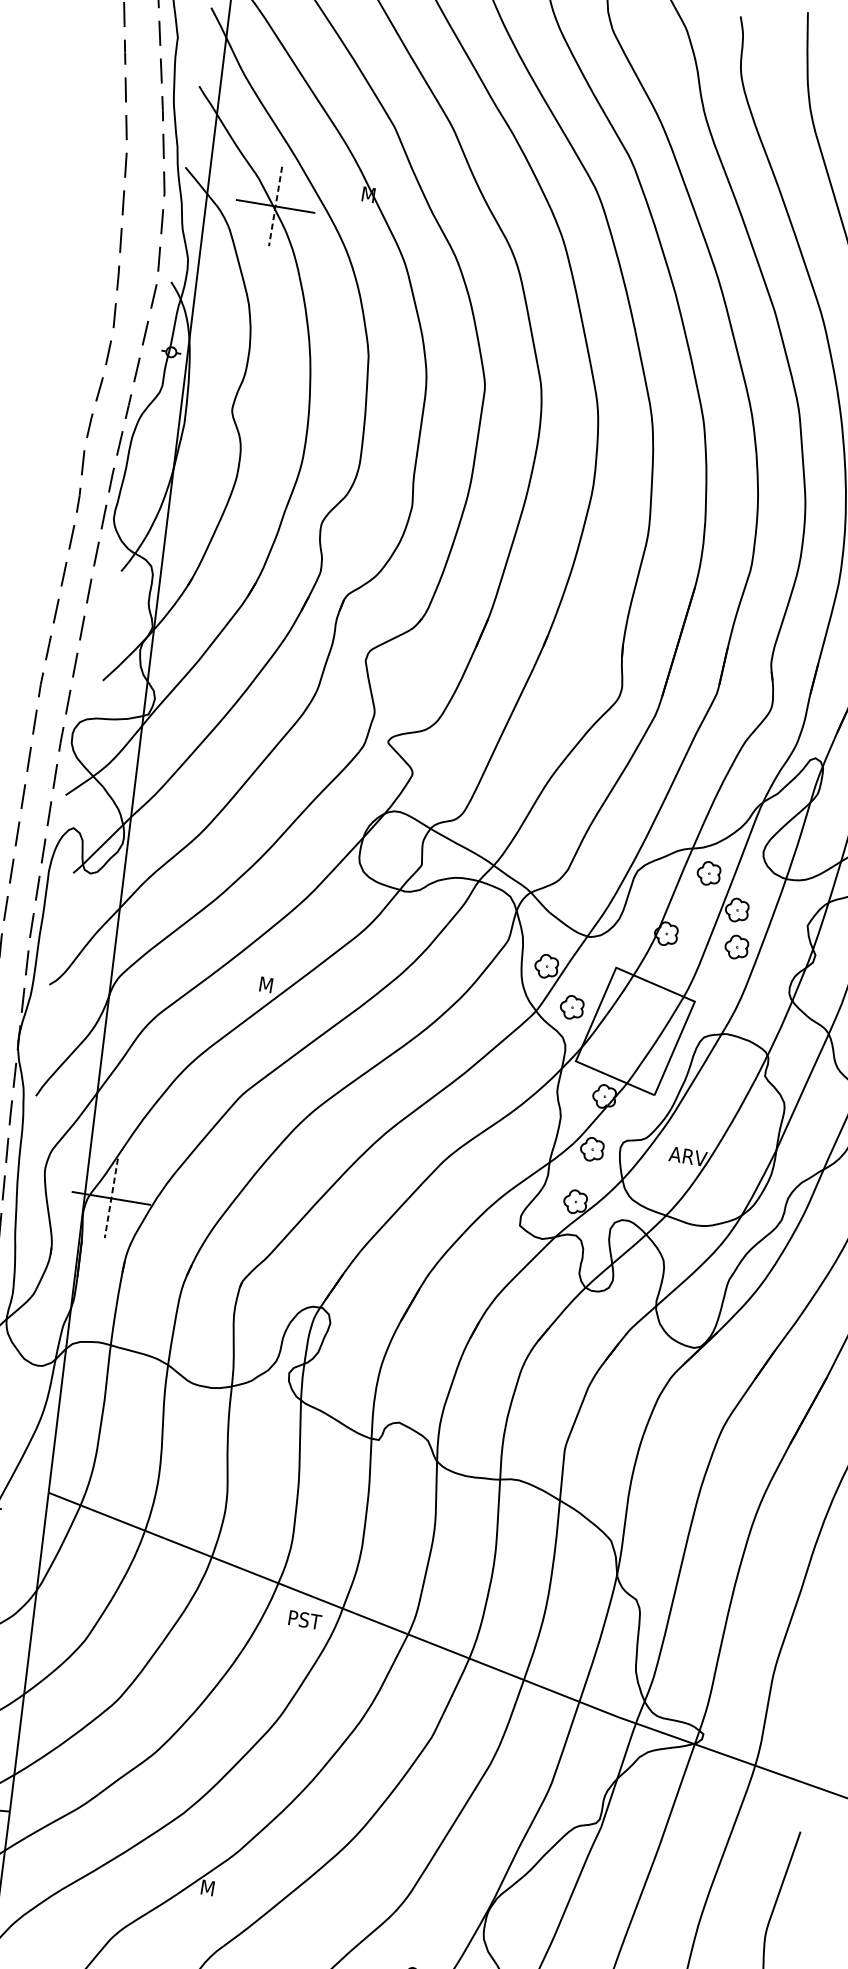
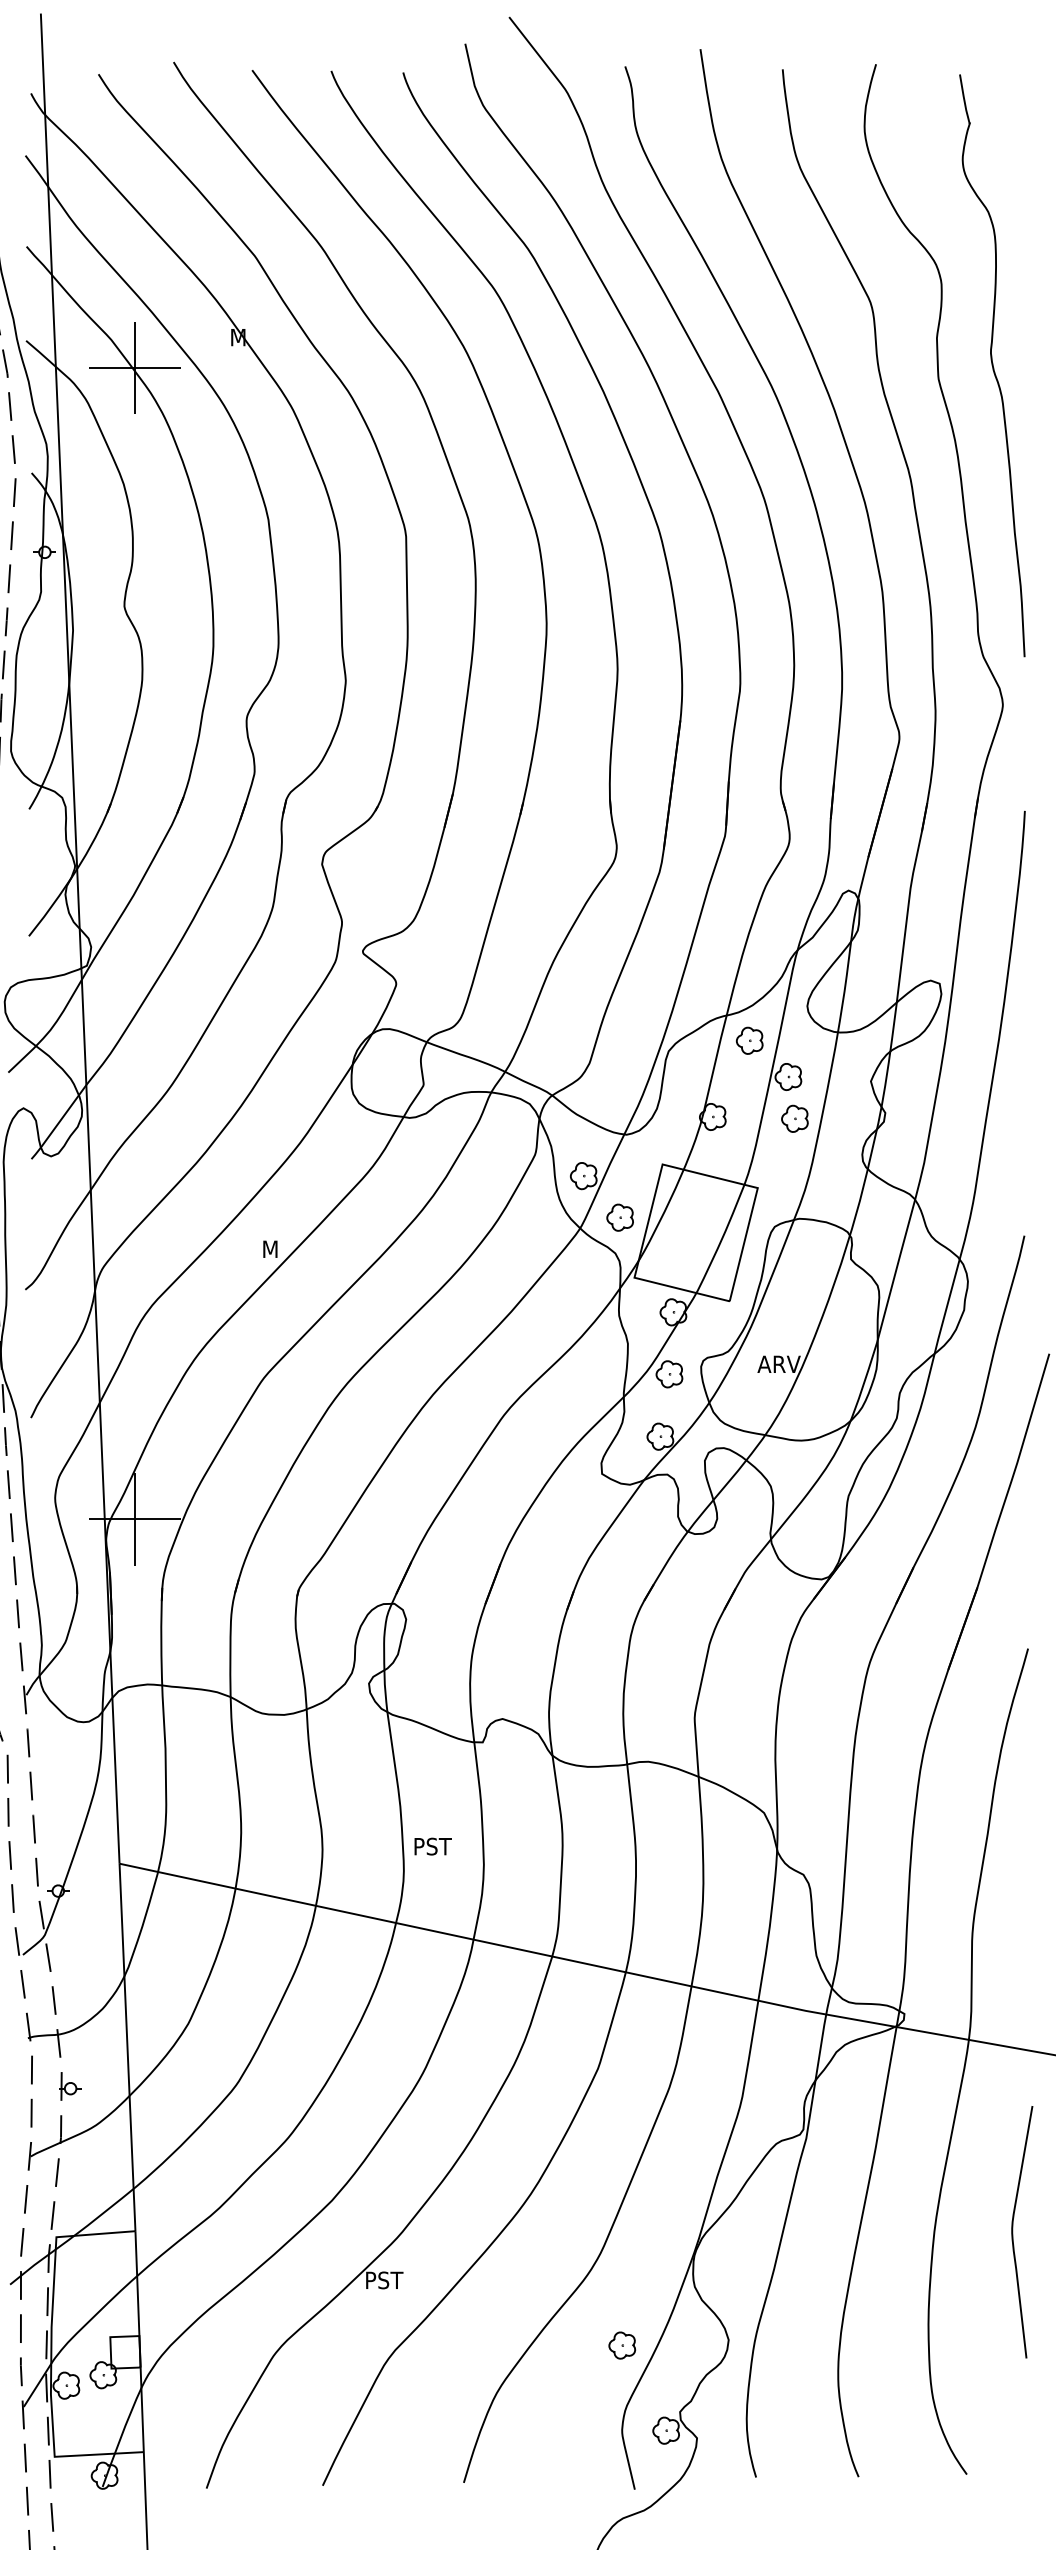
line: (275, 206) -> (135, 368), dashed -> solid
line: (111, 1198) -> (135, 1519), dashed -> solid
text: (304, 1619) -> (432, 1846), moved
text: (218, 1889) -> (385, 2280), M -> PST

